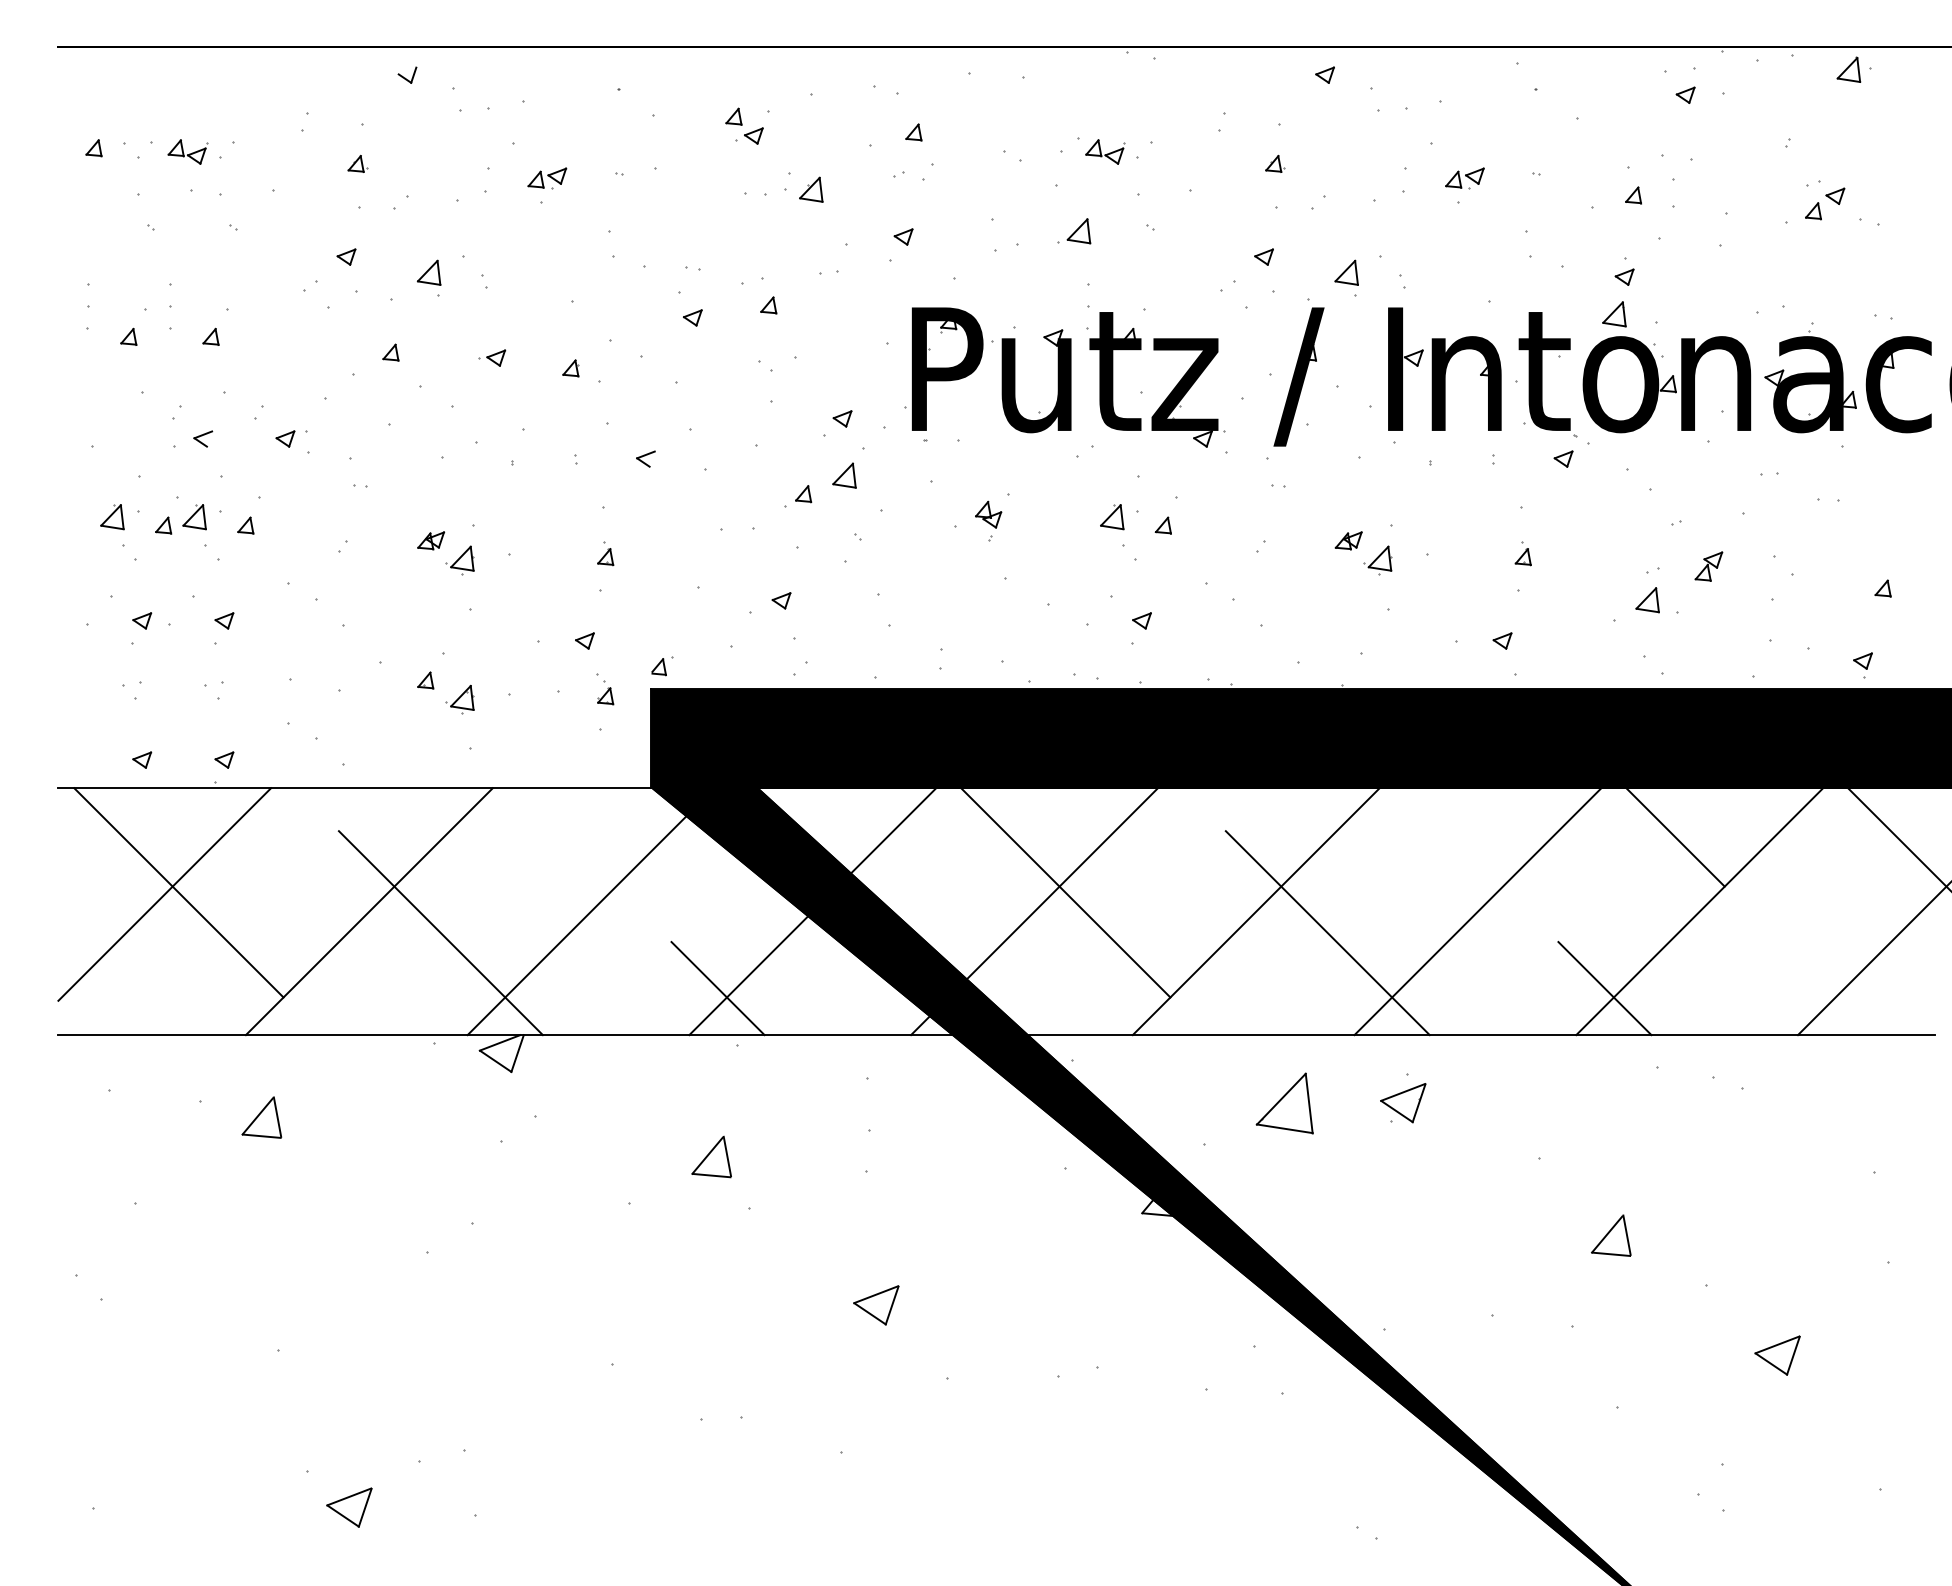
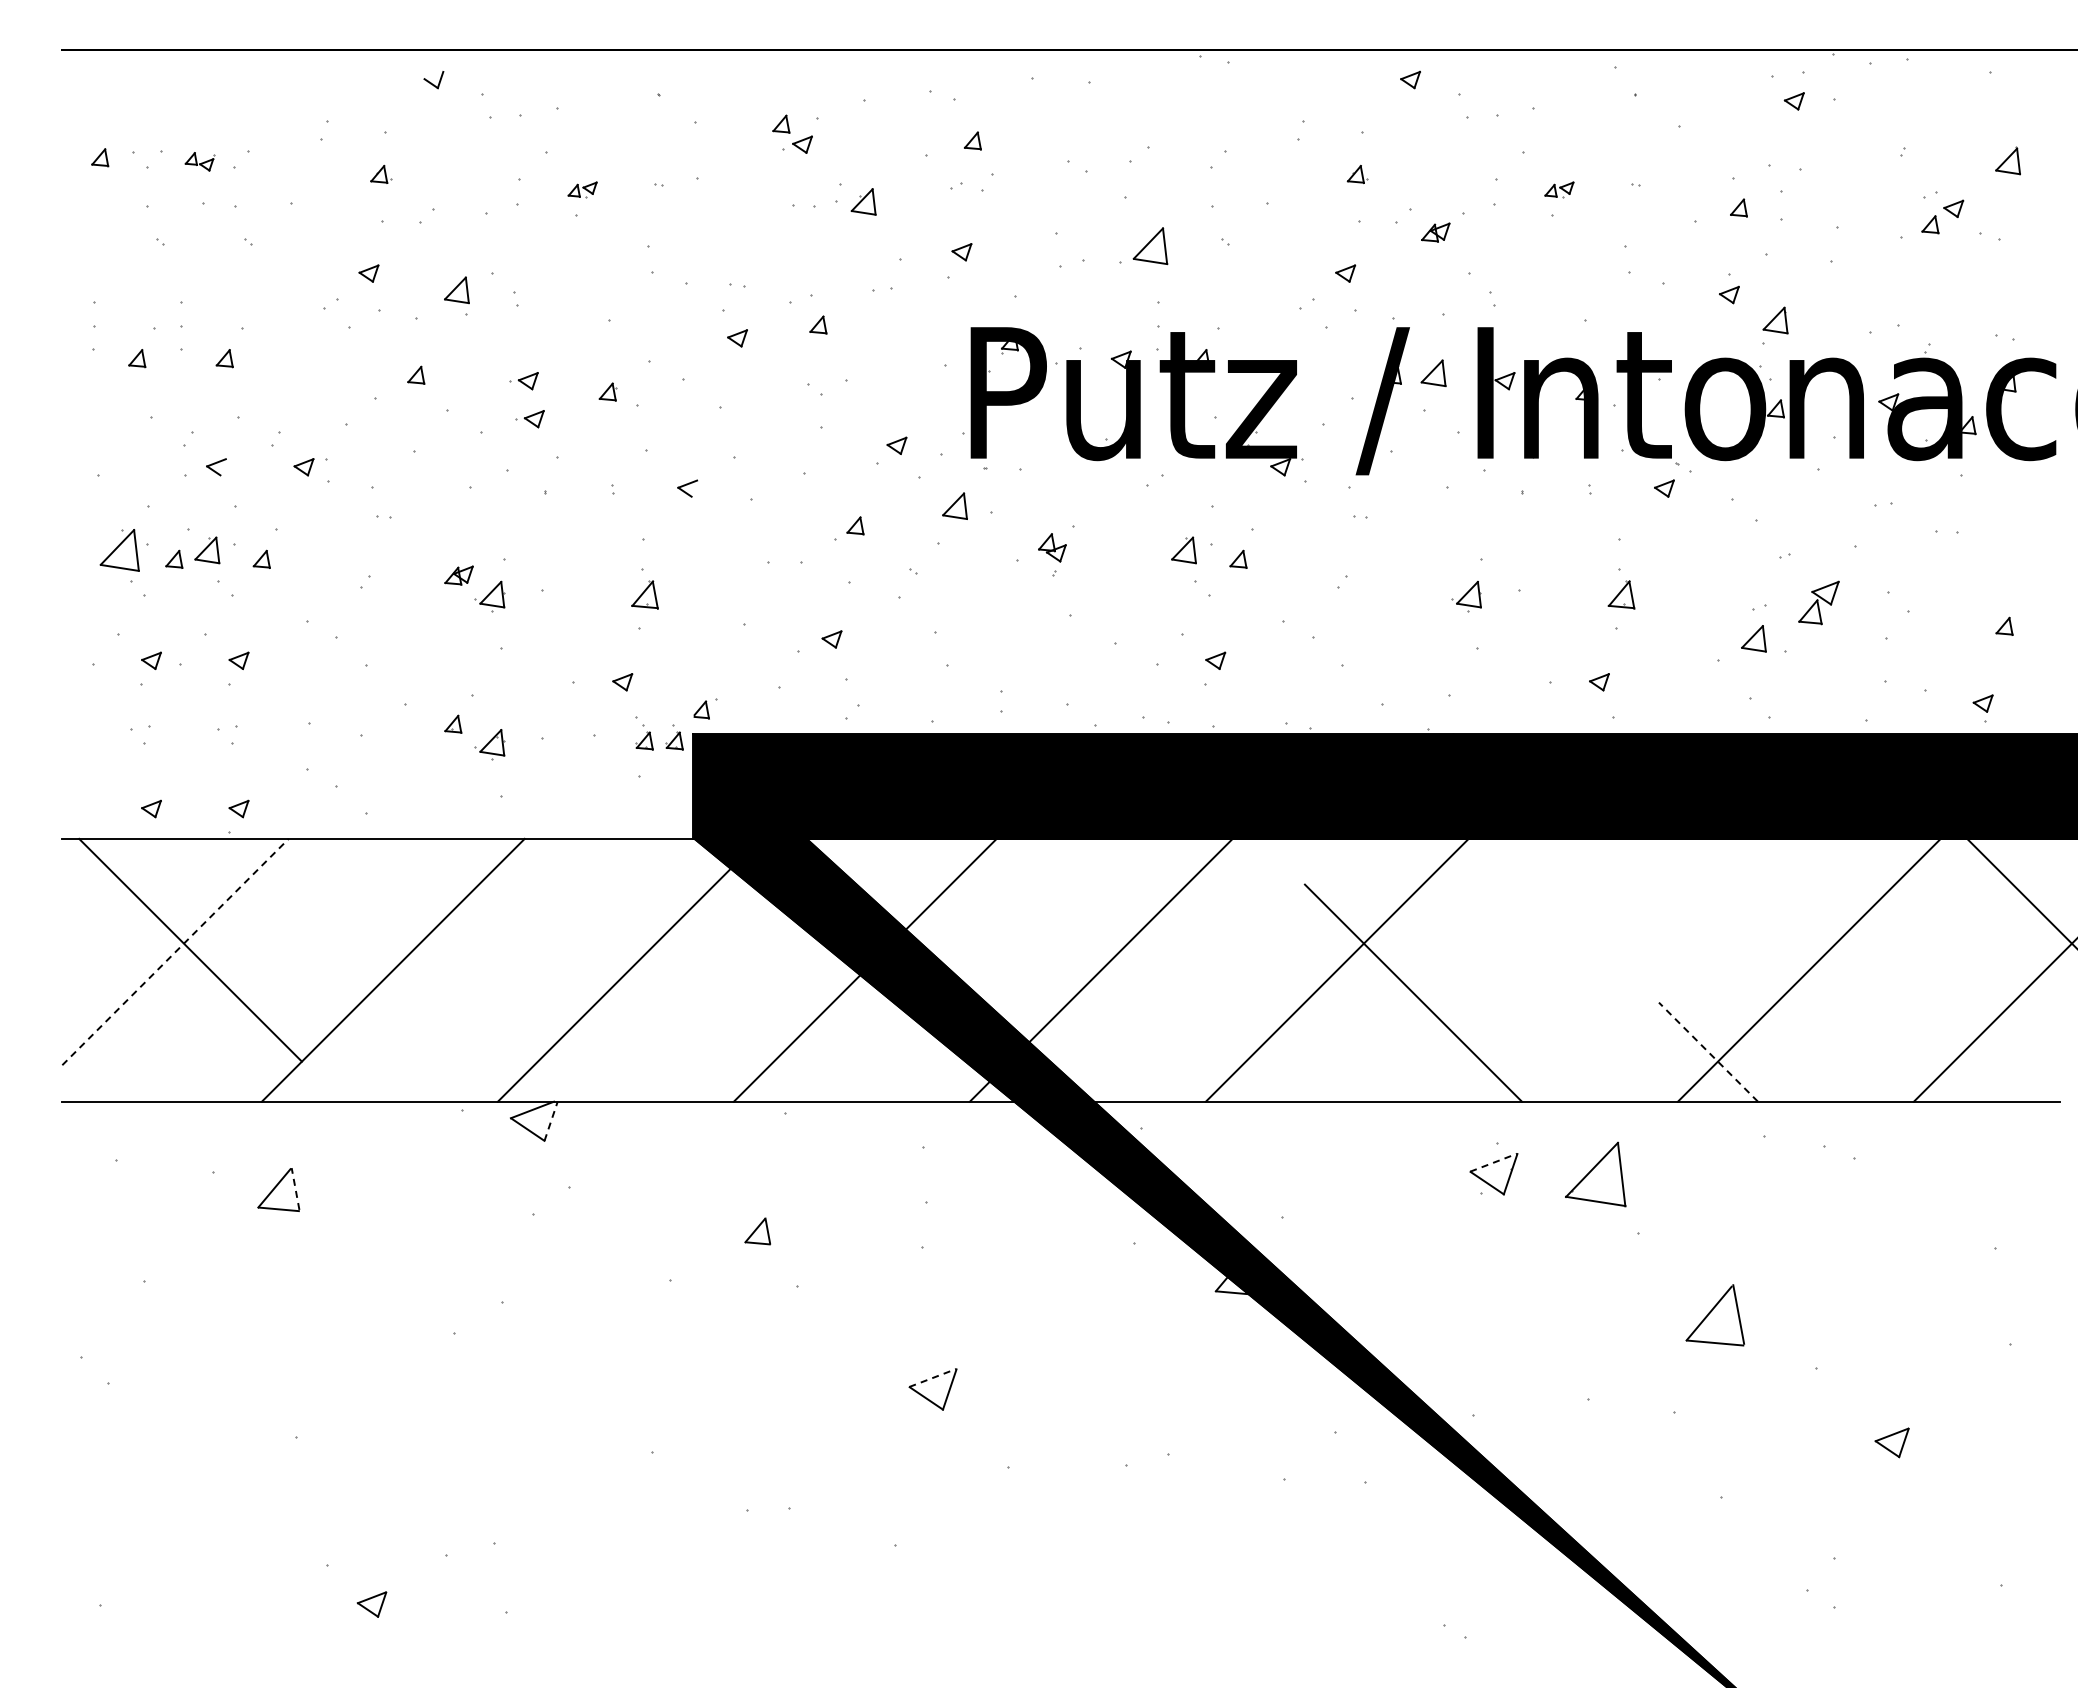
part: (1848, 69) -> (2007, 160), moved
part: (187, 151) -> (199, 161), size x0.7
part: (1105, 151) -> (1176, 161), removed
part: (547, 178) -> (582, 189), size x0.7
part: (1465, 178) -> (1559, 189), size x0.7
part: (1074, 230) -> (1143, 245), size x1.4
part: (1346, 272) -> (1433, 373), moved
part: (1614, 314) -> (1775, 320), moved
part: (497, 394) -> (529, 419), added
part: (844, 474) -> (954, 505), moved
part: (112, 517) -> (119, 550), size x1.6
part: (1348, 540) -> (1435, 232), moved
part: (605, 553) -> (644, 589), size x1.6
part: (1523, 553) -> (1621, 589), size x1.6
part: (1709, 567) -> (1819, 603), size x1.4
part: (633, 692) -> (674, 737), added
line: (1675, 836) -> (1783, 890), removed
line: (1065, 892) -> (1134, 949), removed
line: (164, 893) -> (175, 951), solid -> dashed
line: (1477, 910) -> (1572, 969), removed
line: (440, 932) -> (469, 992), removed
line: (718, 987) -> (764, 1051), removed
line: (1604, 987) -> (1708, 1051), solid -> dashed
line: (517, 1053) -> (551, 1121), solid -> dashed
line: (1403, 1092) -> (1494, 1162), solid -> dashed
part: (1284, 1103) -> (1595, 1174), moved
line: (277, 1116) -> (295, 1188), solid -> dashed
part: (711, 1157) -> (757, 1231), size x0.6
part: (1610, 1235) -> (1714, 1314), size x1.4
line: (876, 1294) -> (933, 1377), solid -> dashed
part: (1776, 1355) -> (1891, 1442), size x0.7
part: (348, 1507) -> (371, 1604), size x0.6

